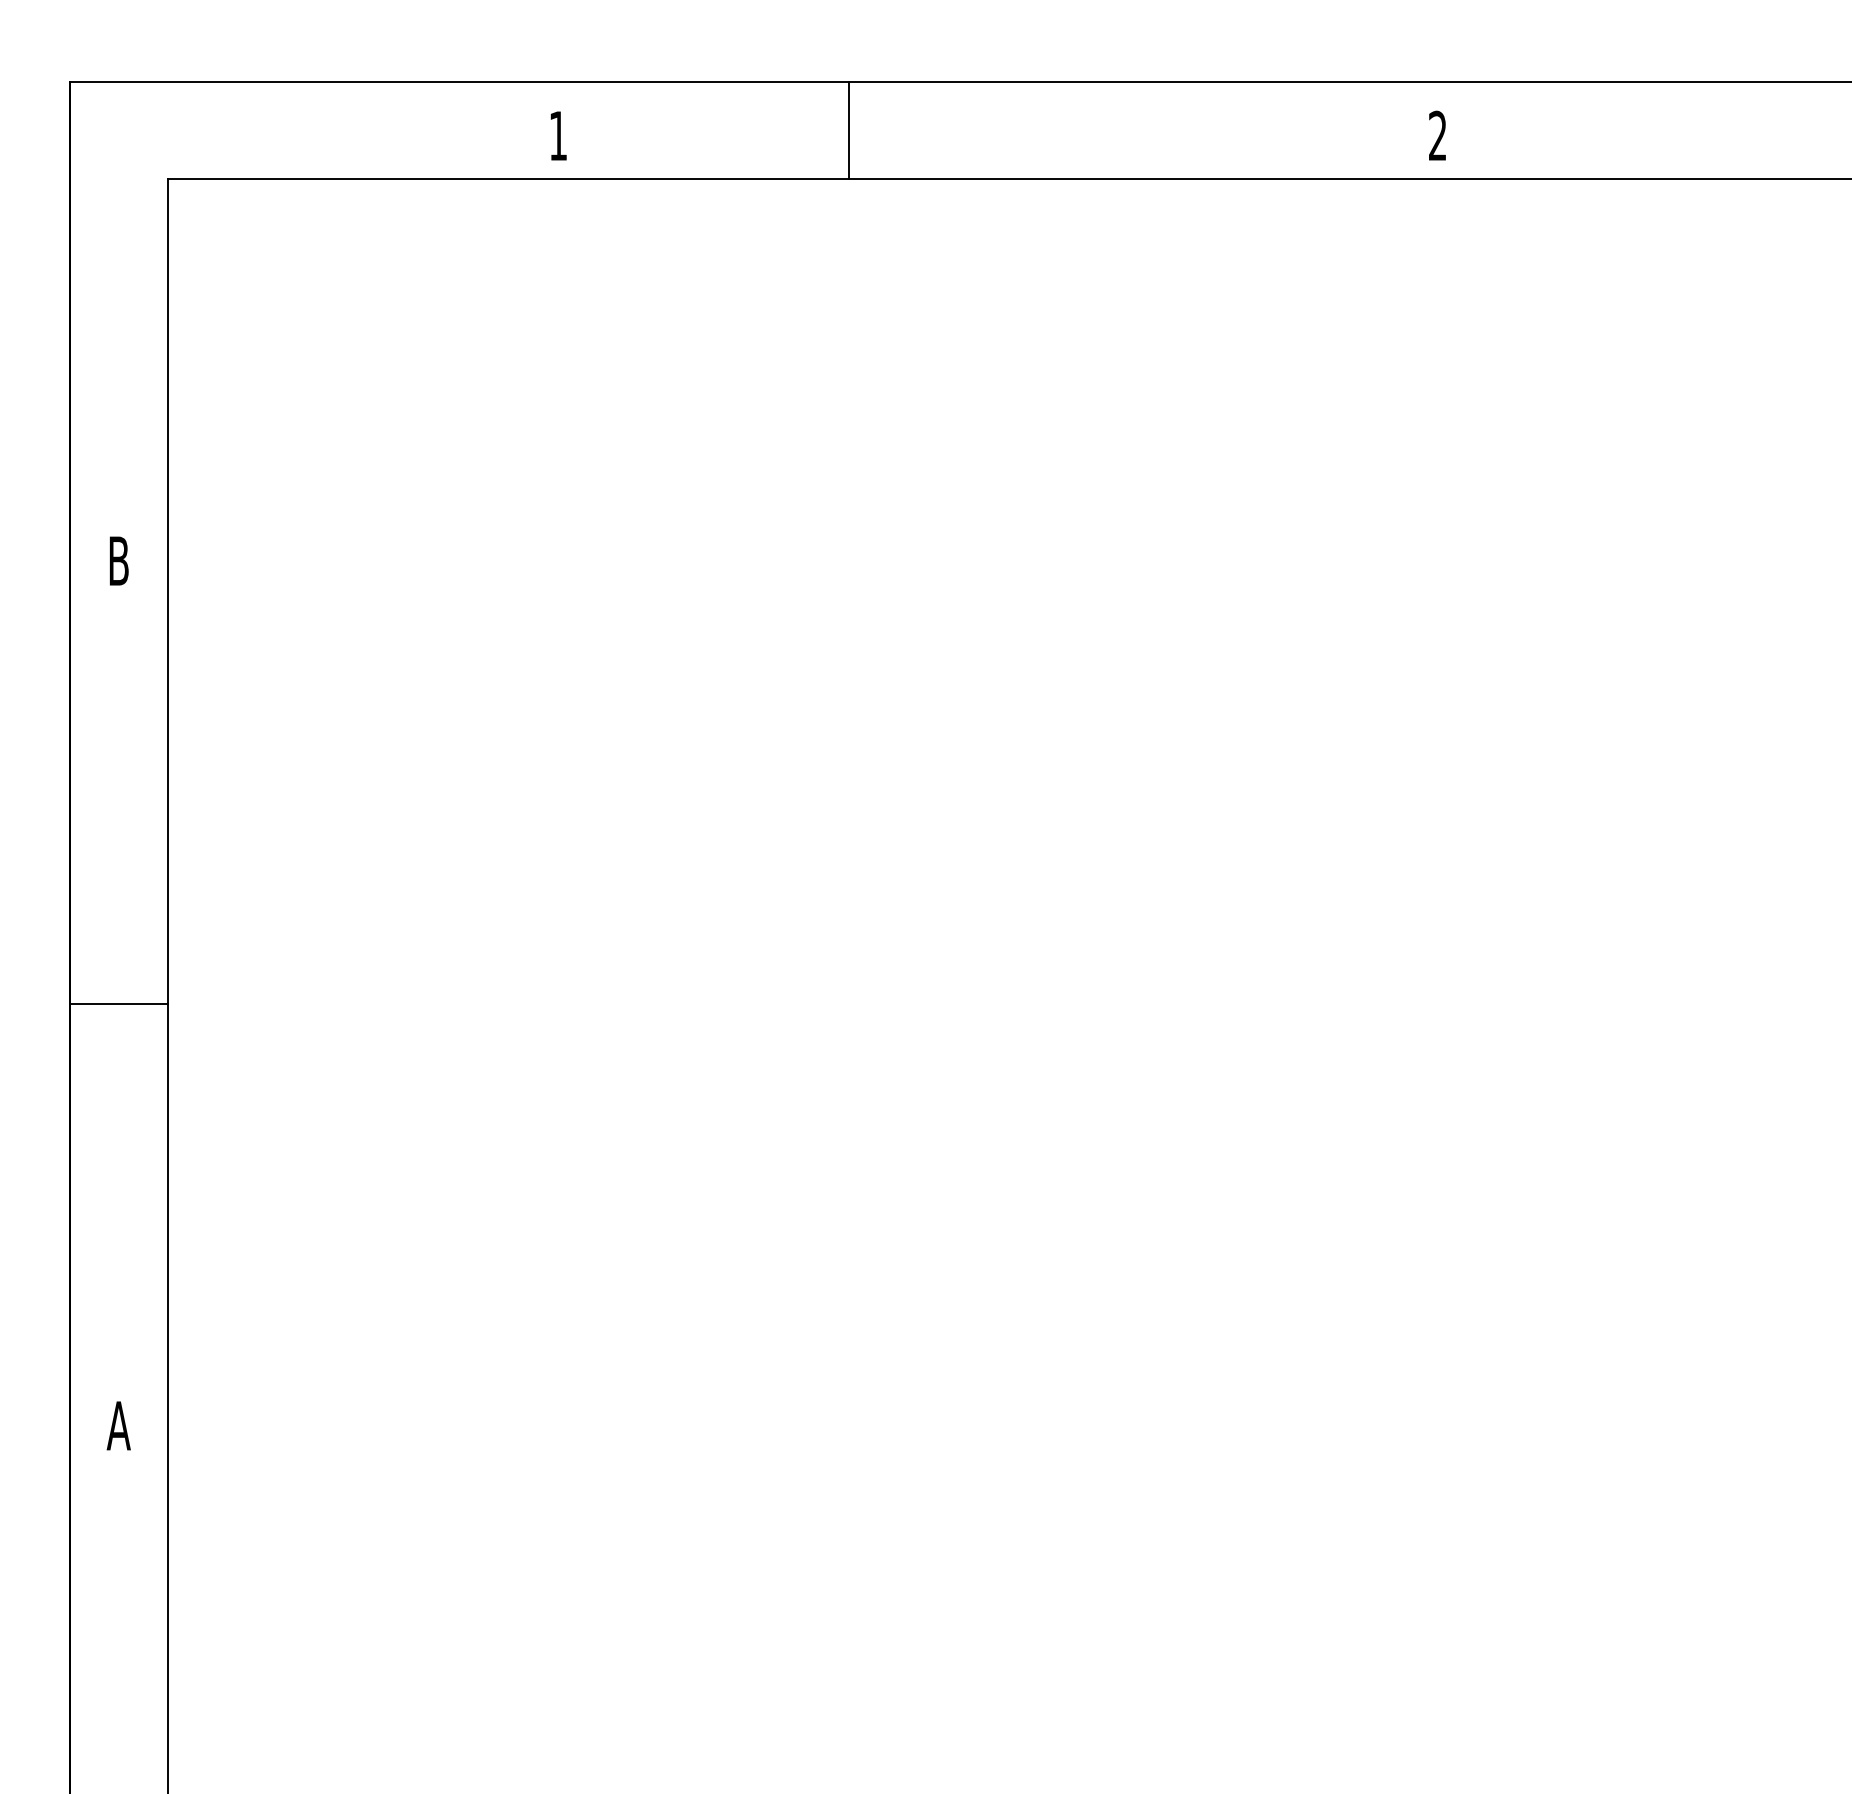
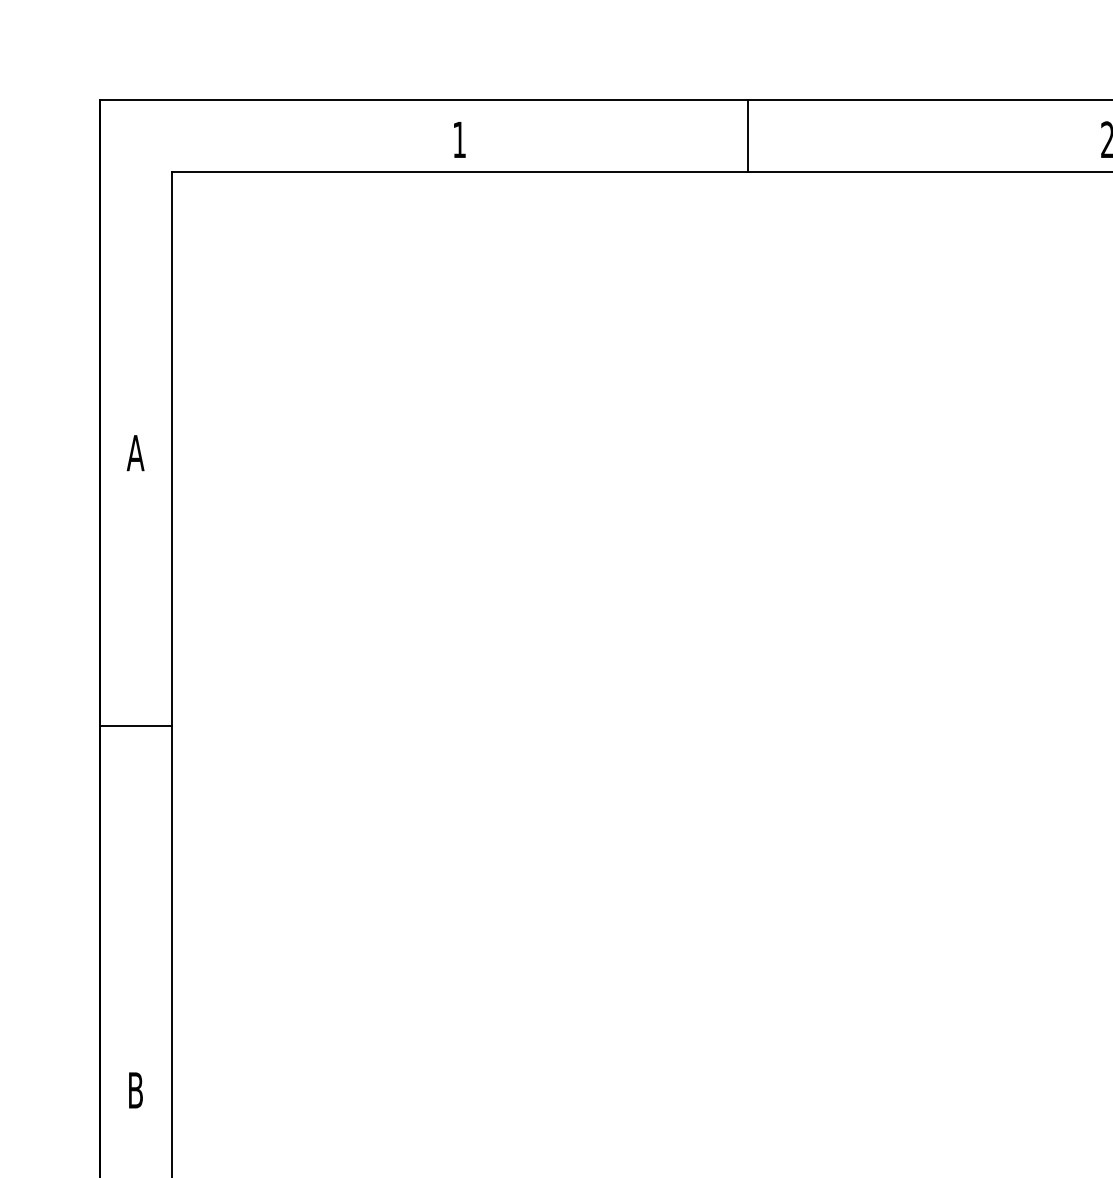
line: (848, 130) -> (747, 135), moved
text: (118, 560) -> (135, 452), B -> A
line: (118, 1003) -> (135, 726), moved
text: (118, 1425) -> (135, 1090), A -> B

